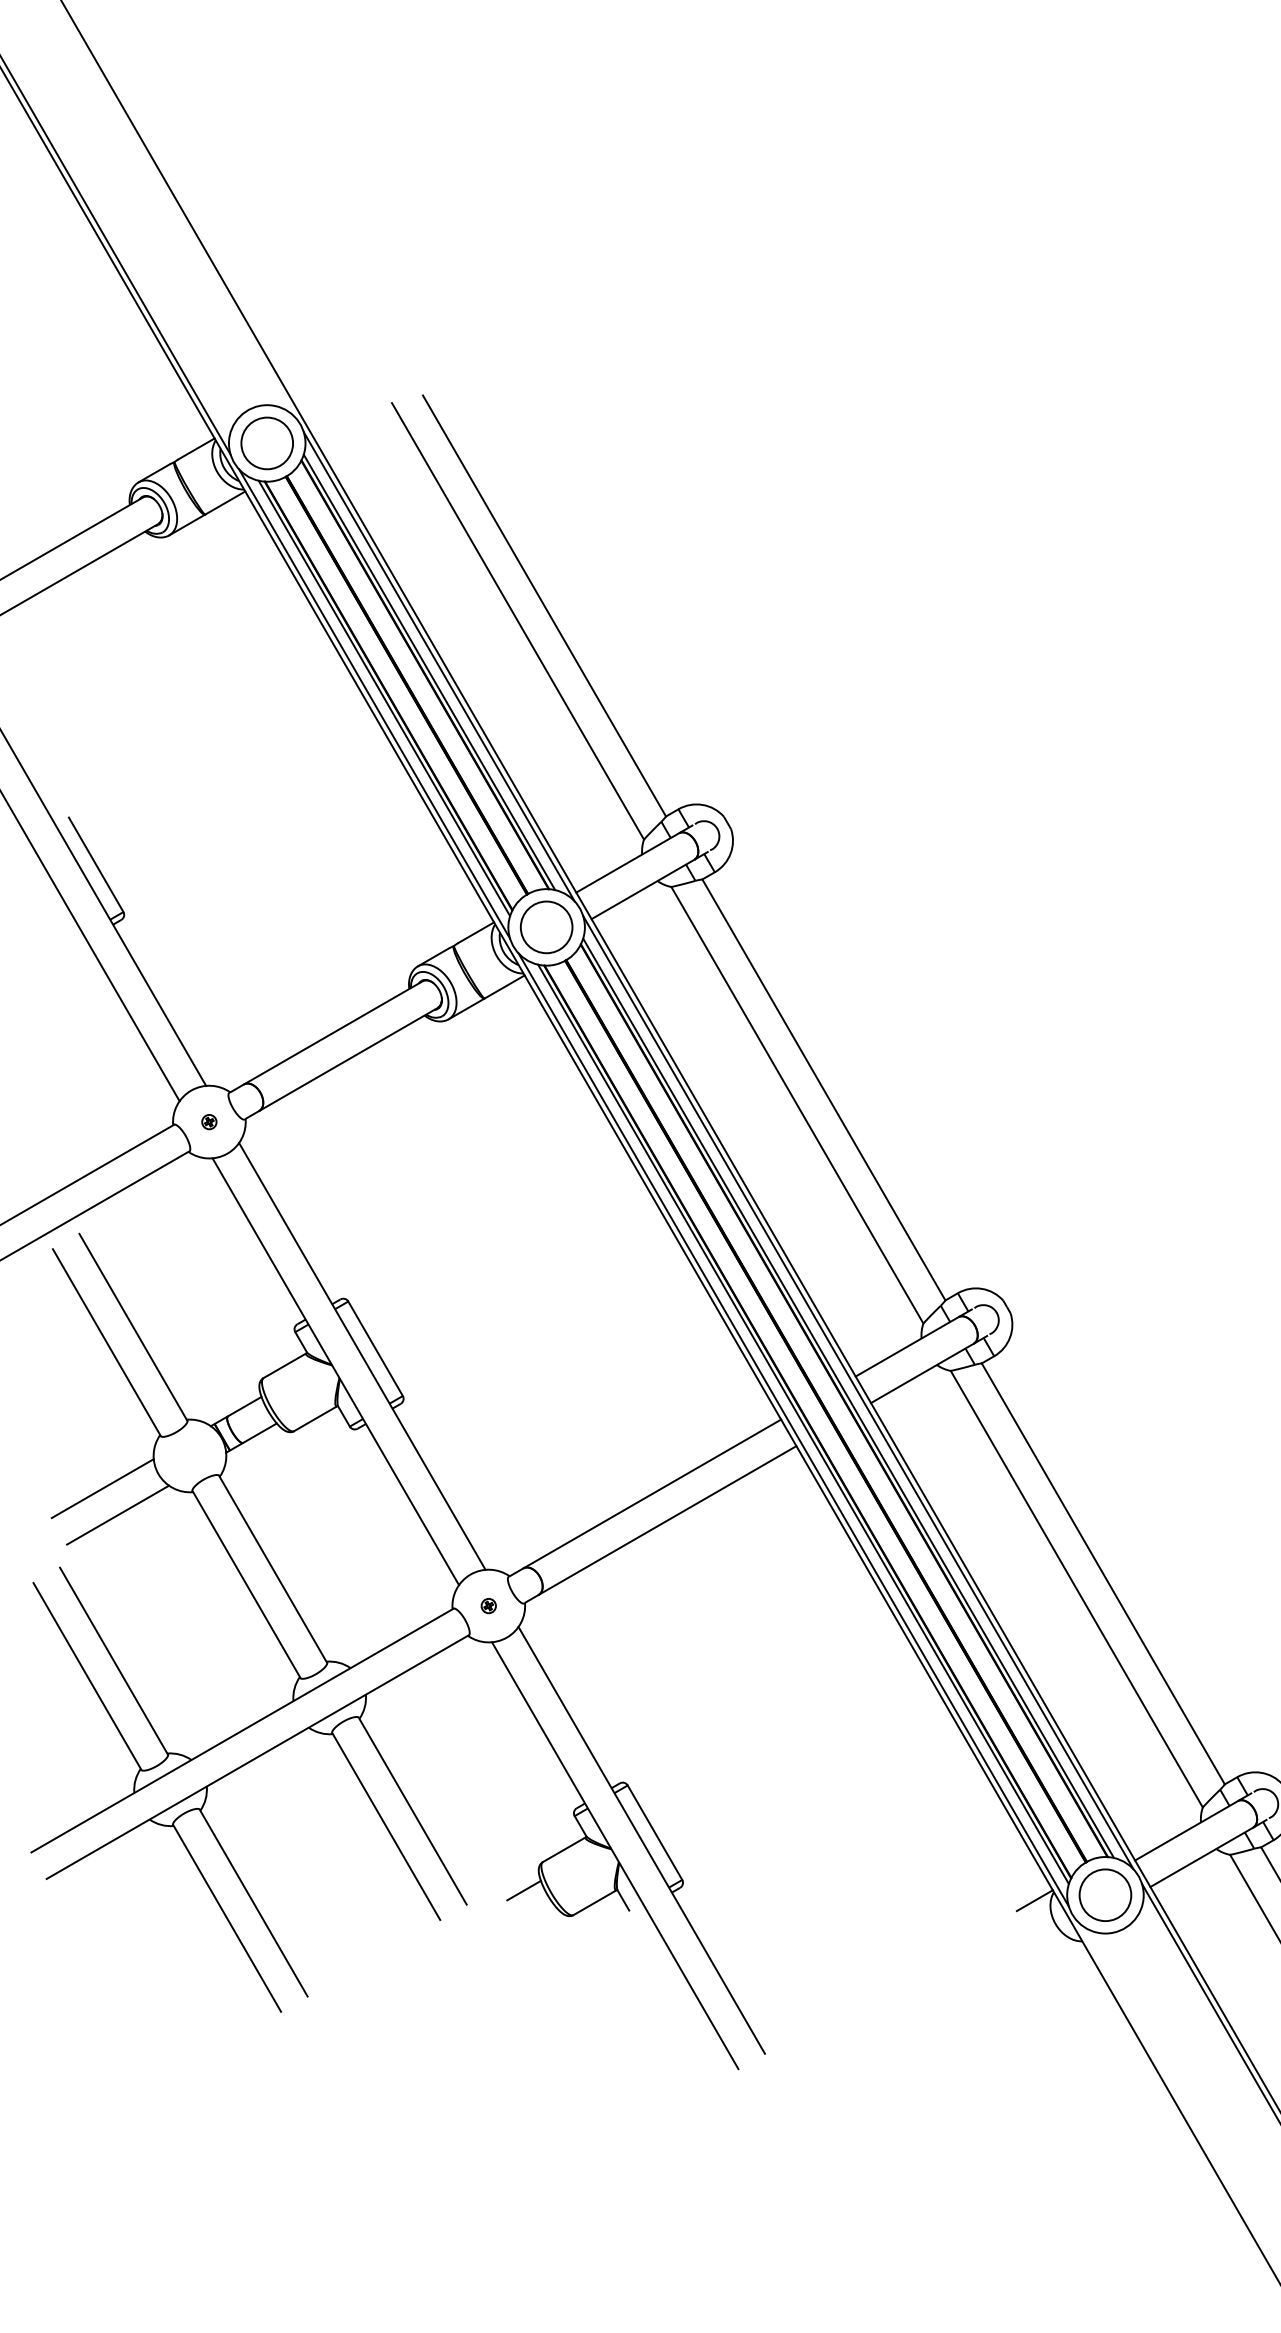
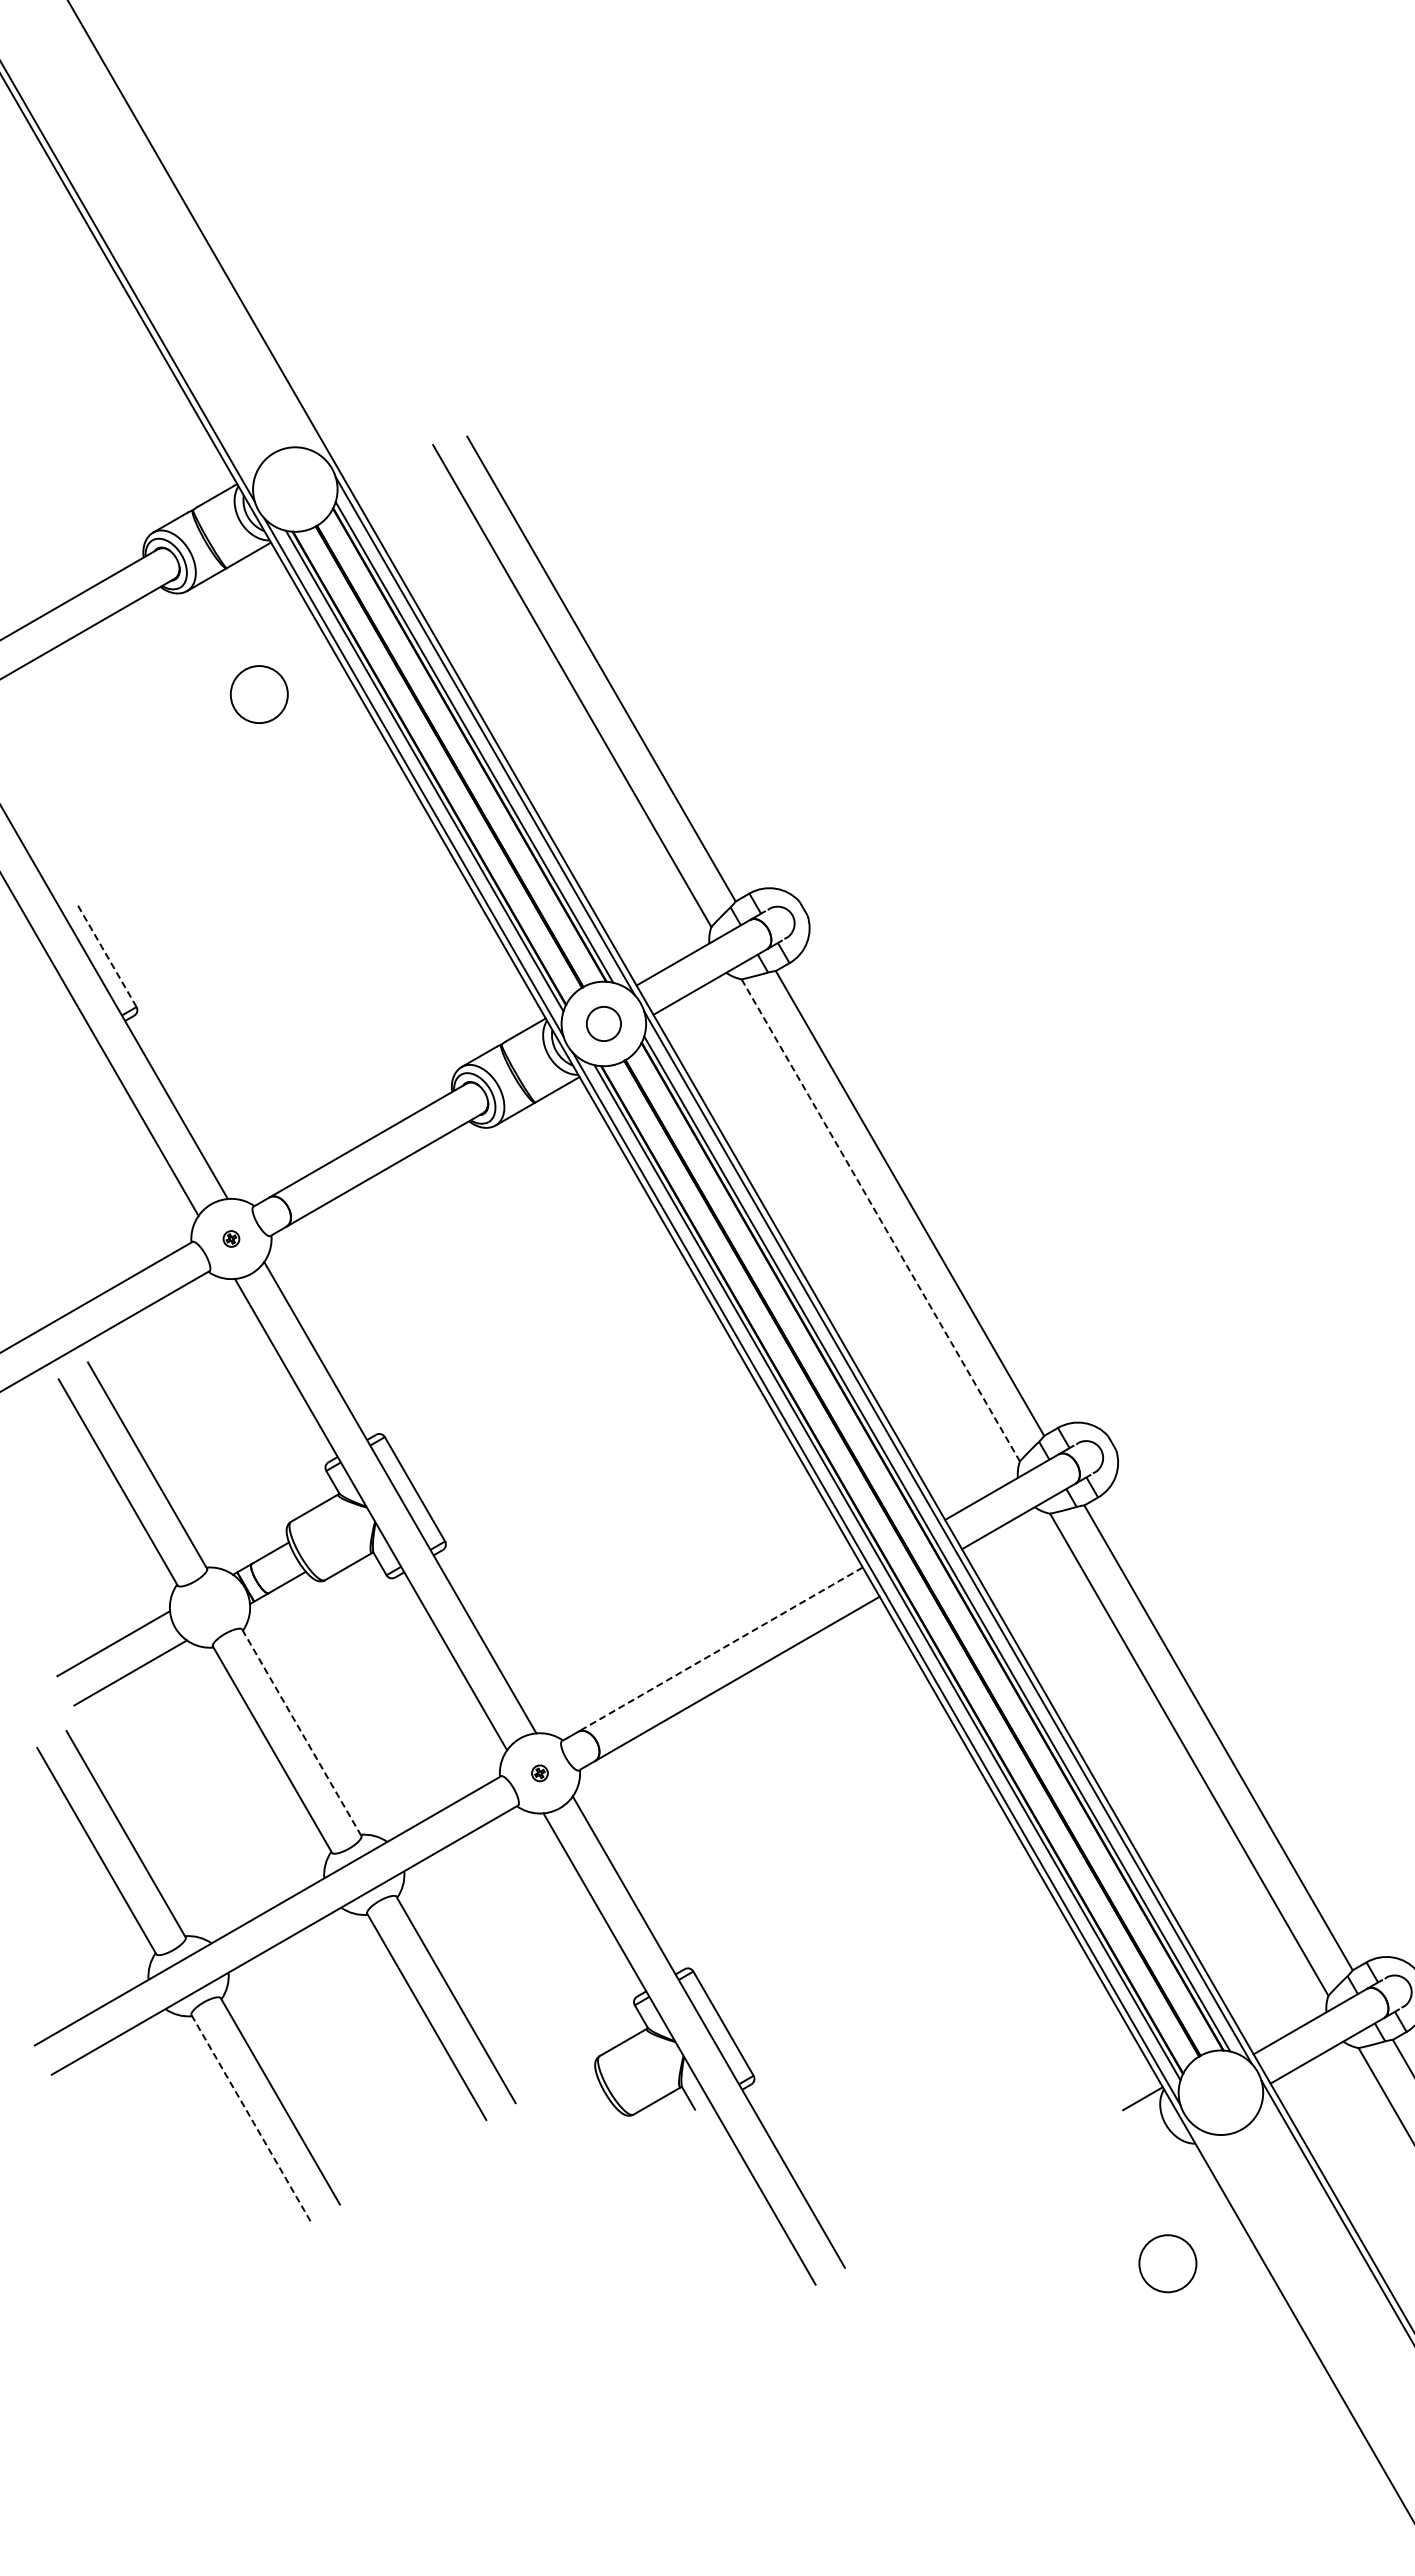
circle: (266, 443) -> (258, 694), moved
line: (96, 864) -> (106, 954), solid -> dashed
circle: (546, 926) -> (603, 1023), size x0.6
line: (798, 1105) -> (881, 1220), solid -> dashed
line: (652, 1493) -> (720, 1649), solid -> dashed
line: (272, 1569) -> (301, 1732), solid -> dashed
line: (523, 1890) -> (578, 2087), removed
circle: (1105, 1895) -> (1167, 2263), moved
line: (227, 1918) -> (251, 2118), solid -> dashed

